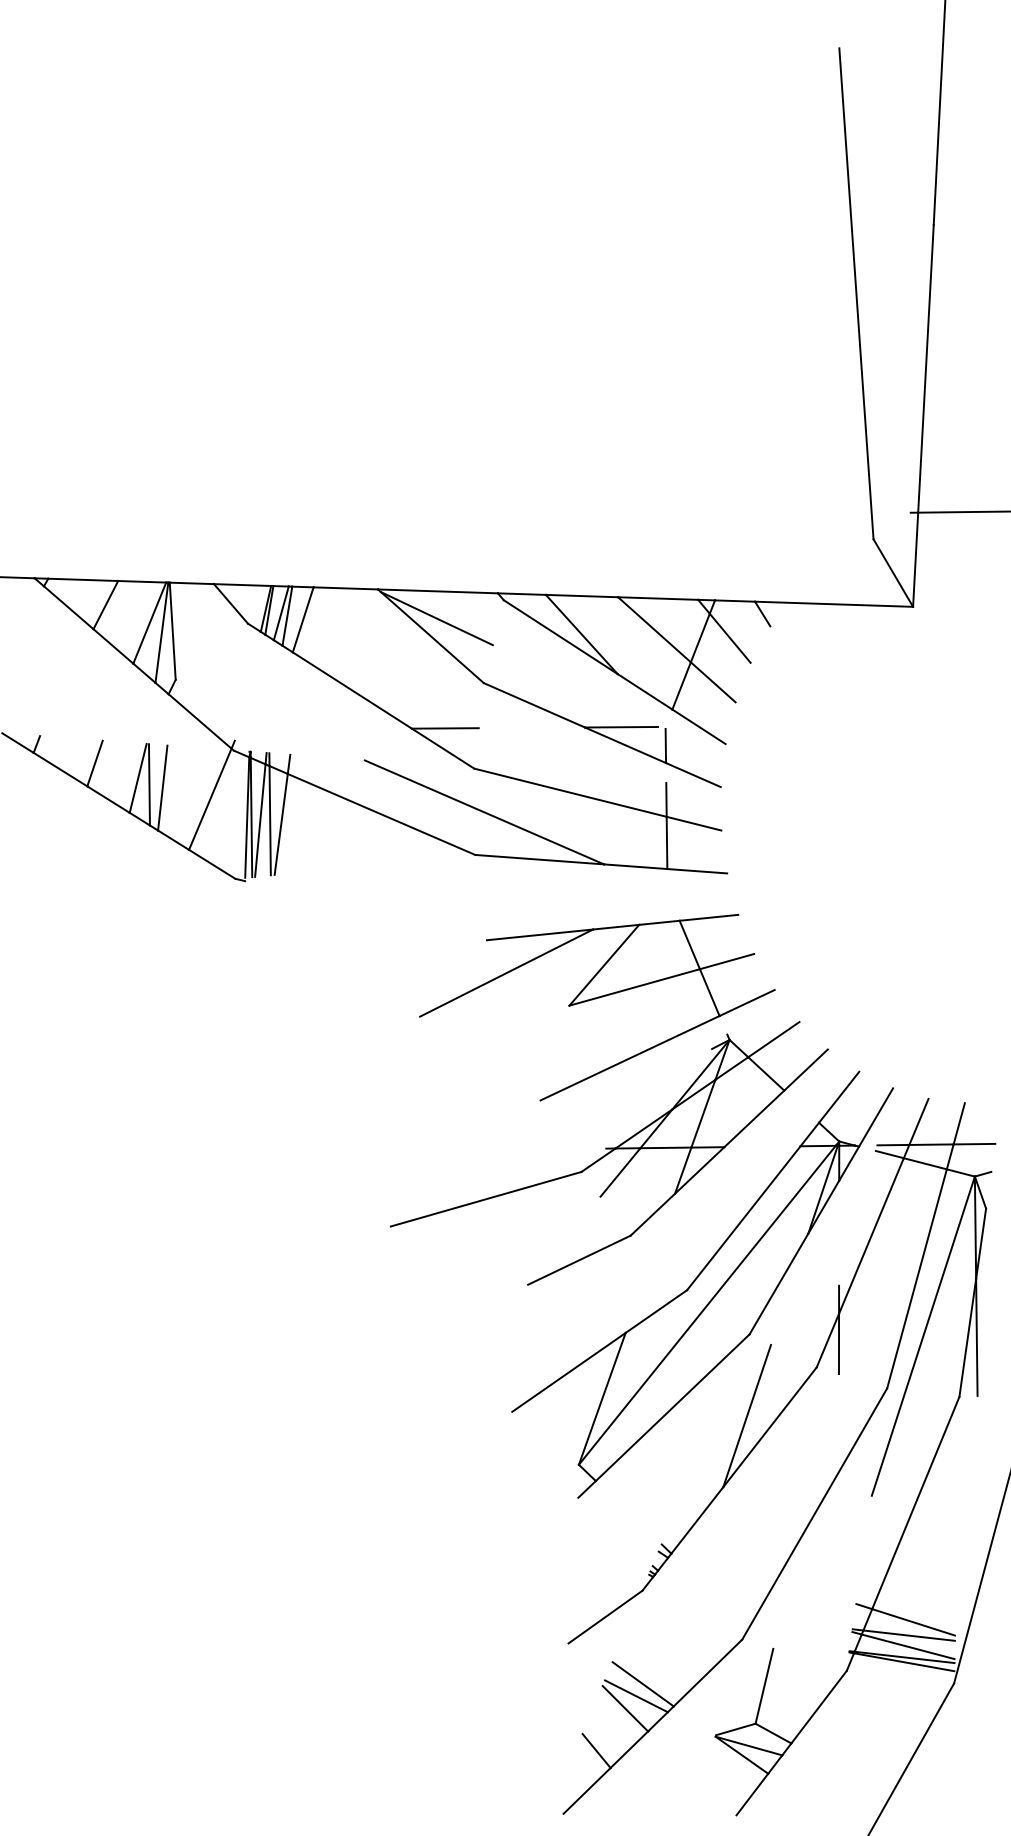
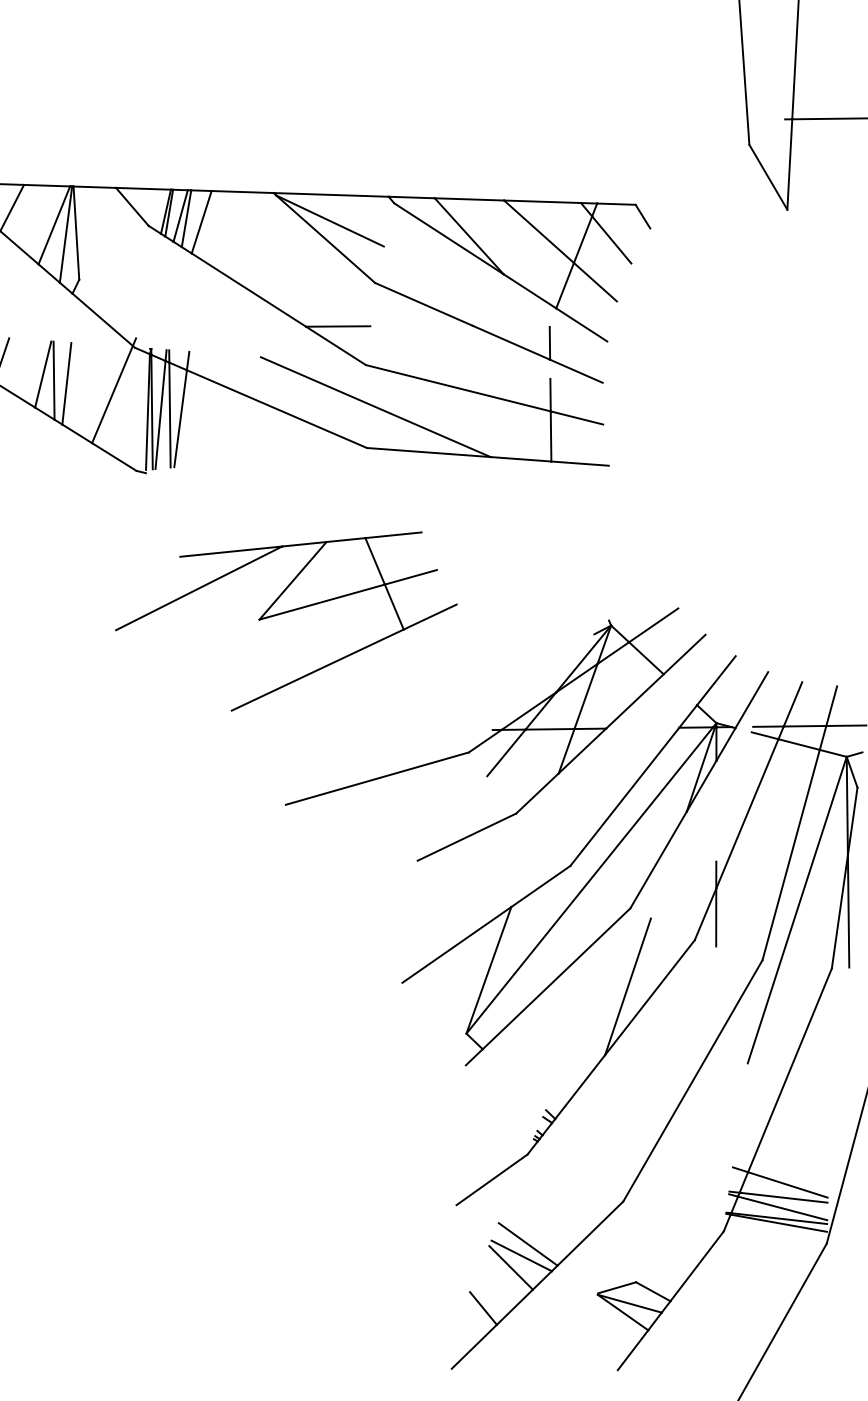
line: (834, 603) -> (711, 206), removed
line: (621, 727) -> (507, 325), removed
part: (596, 999) -> (285, 613), moved
line: (764, 1685) -> (644, 1245), removed

